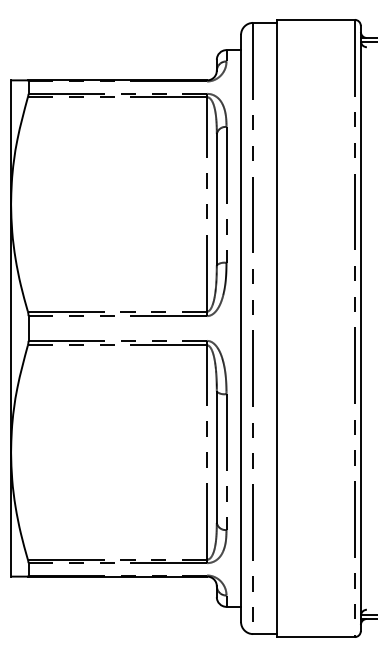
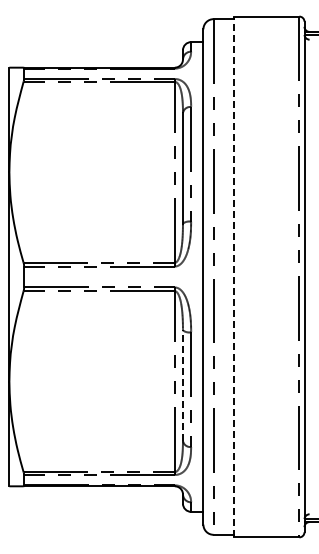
line: (277, 327) -> (234, 276), solid -> dashed
line: (216, 457) -> (182, 385), solid -> dashed

